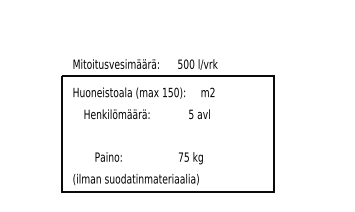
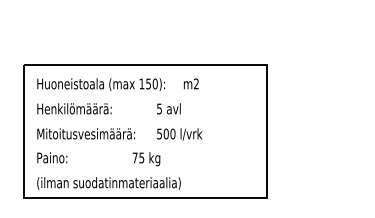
text: (145, 64) -> (119, 134), moved
text: (146, 114) -> (108, 109), moved
text: (148, 158) -> (97, 159), moved

